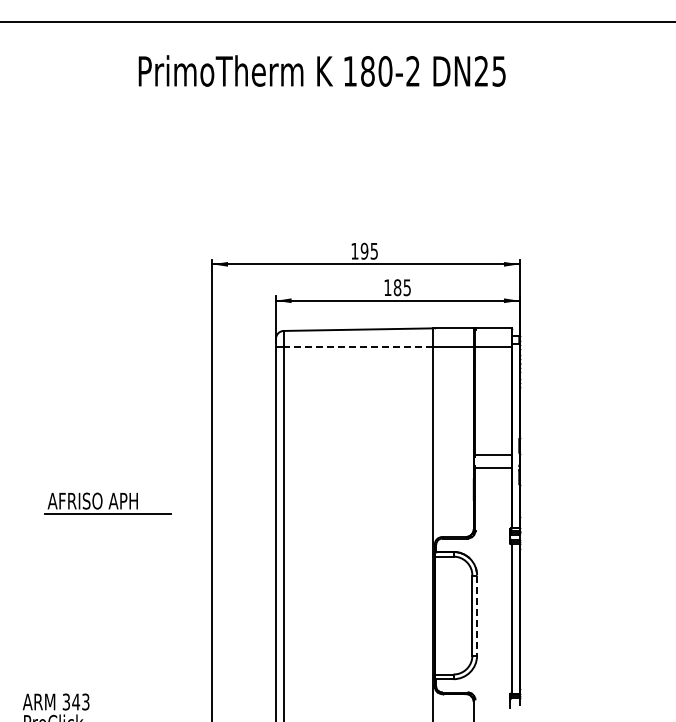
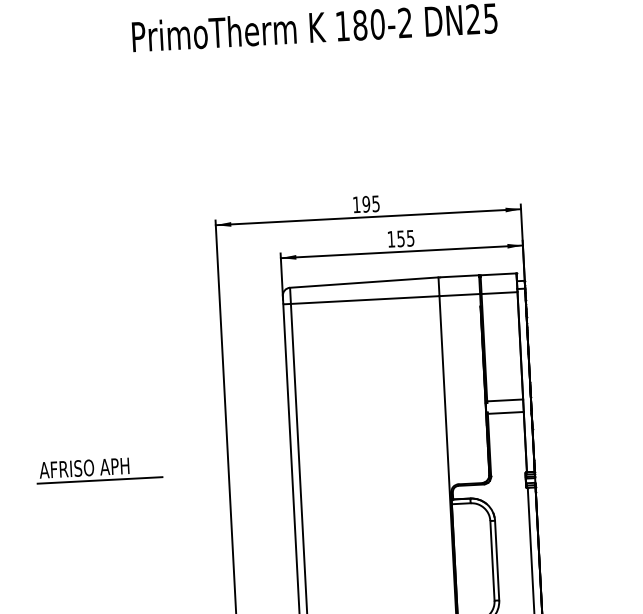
text: (397, 287) -> (400, 238), 185 -> 155
line: (358, 347) -> (365, 300), dashed -> solid
part: (107, 503) -> (99, 469), moved
line: (477, 616) -> (497, 561), dashed -> solid

